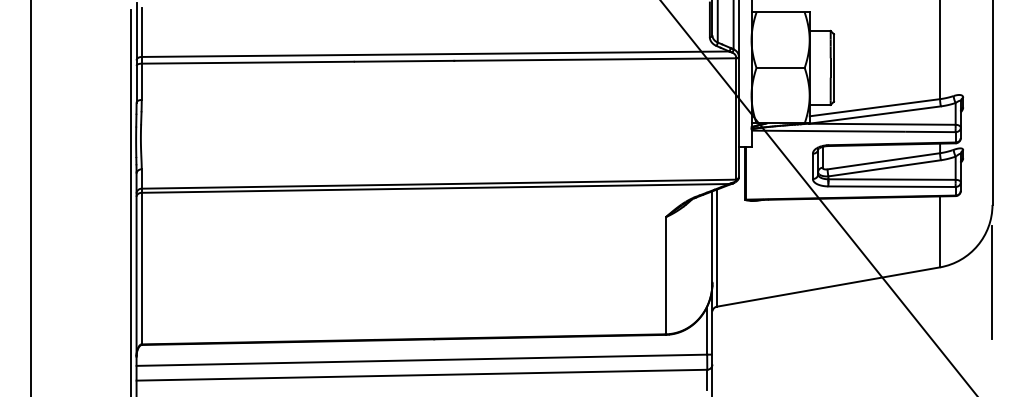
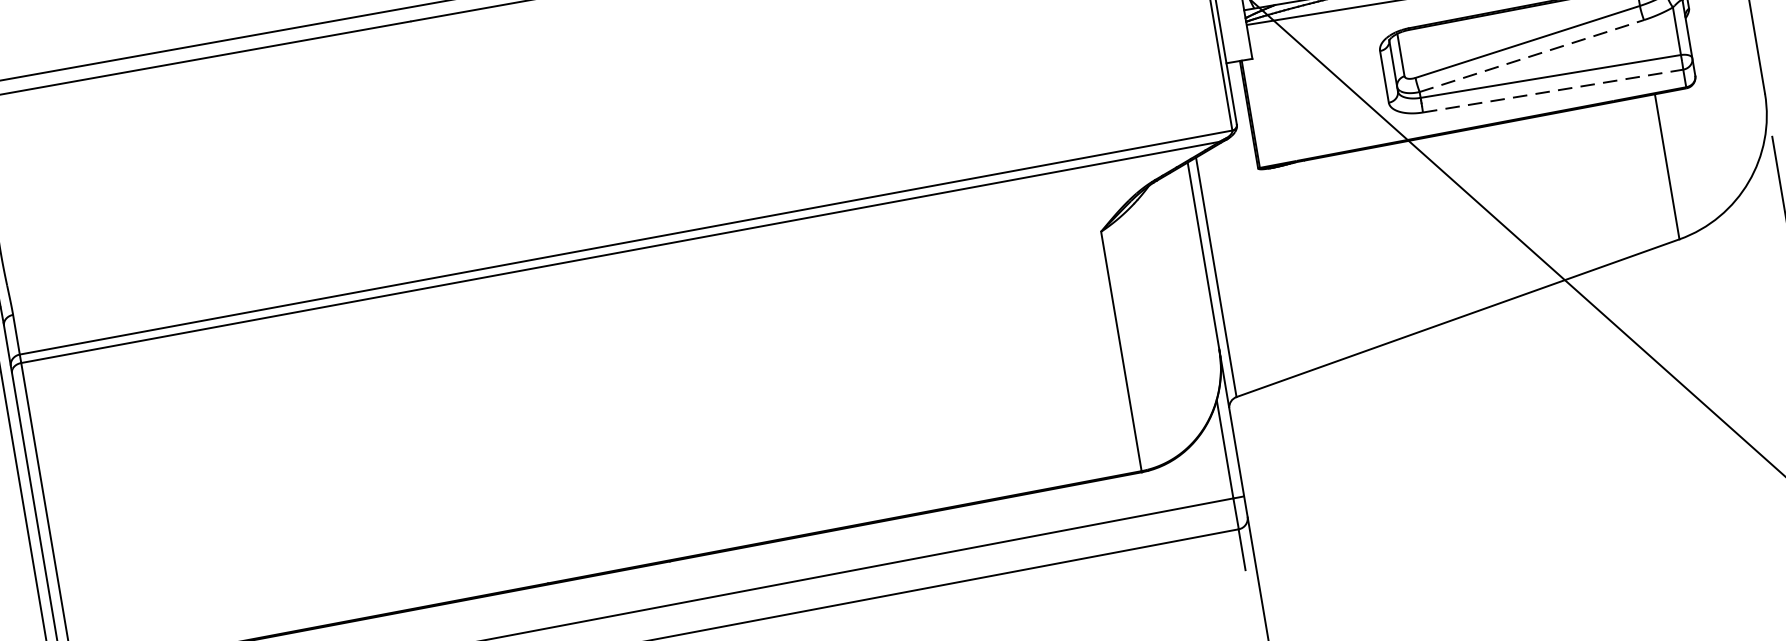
line: (884, 168) -> (1531, 56), solid -> dashed
line: (891, 186) -> (1552, 90), solid -> dashed

